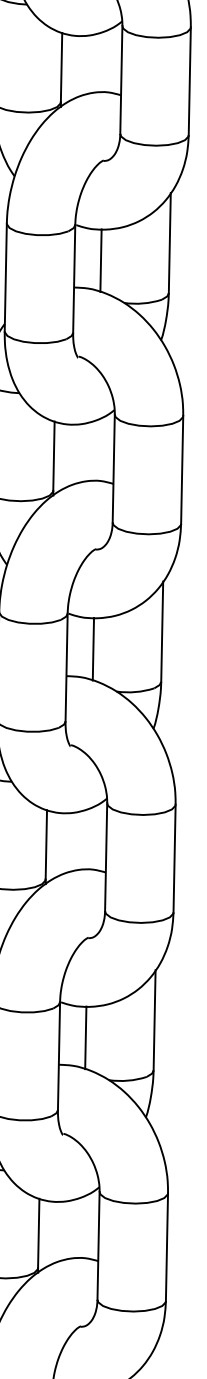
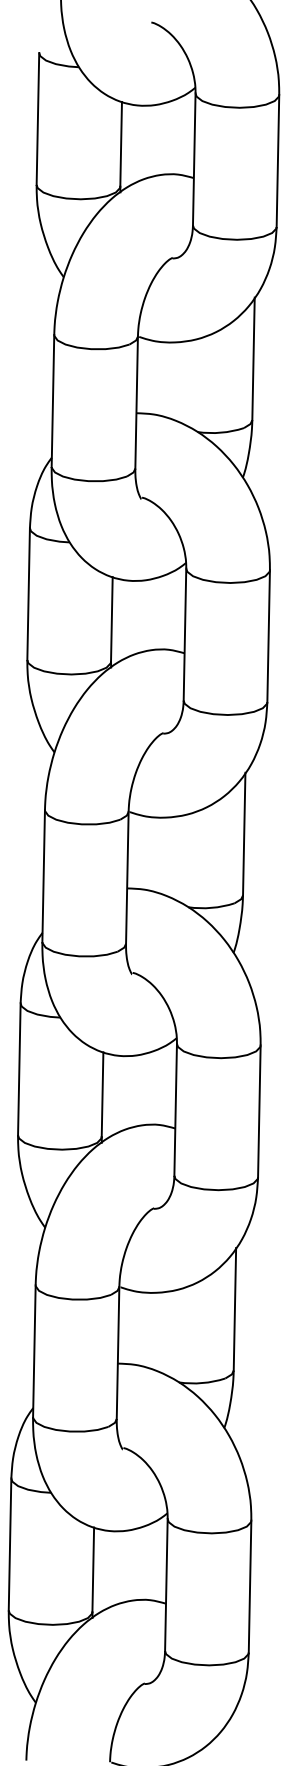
line: (101, 260) -> (169, 380), removed
line: (92, 649) -> (159, 855), removed
line: (85, 1037) -> (150, 1330), removed

